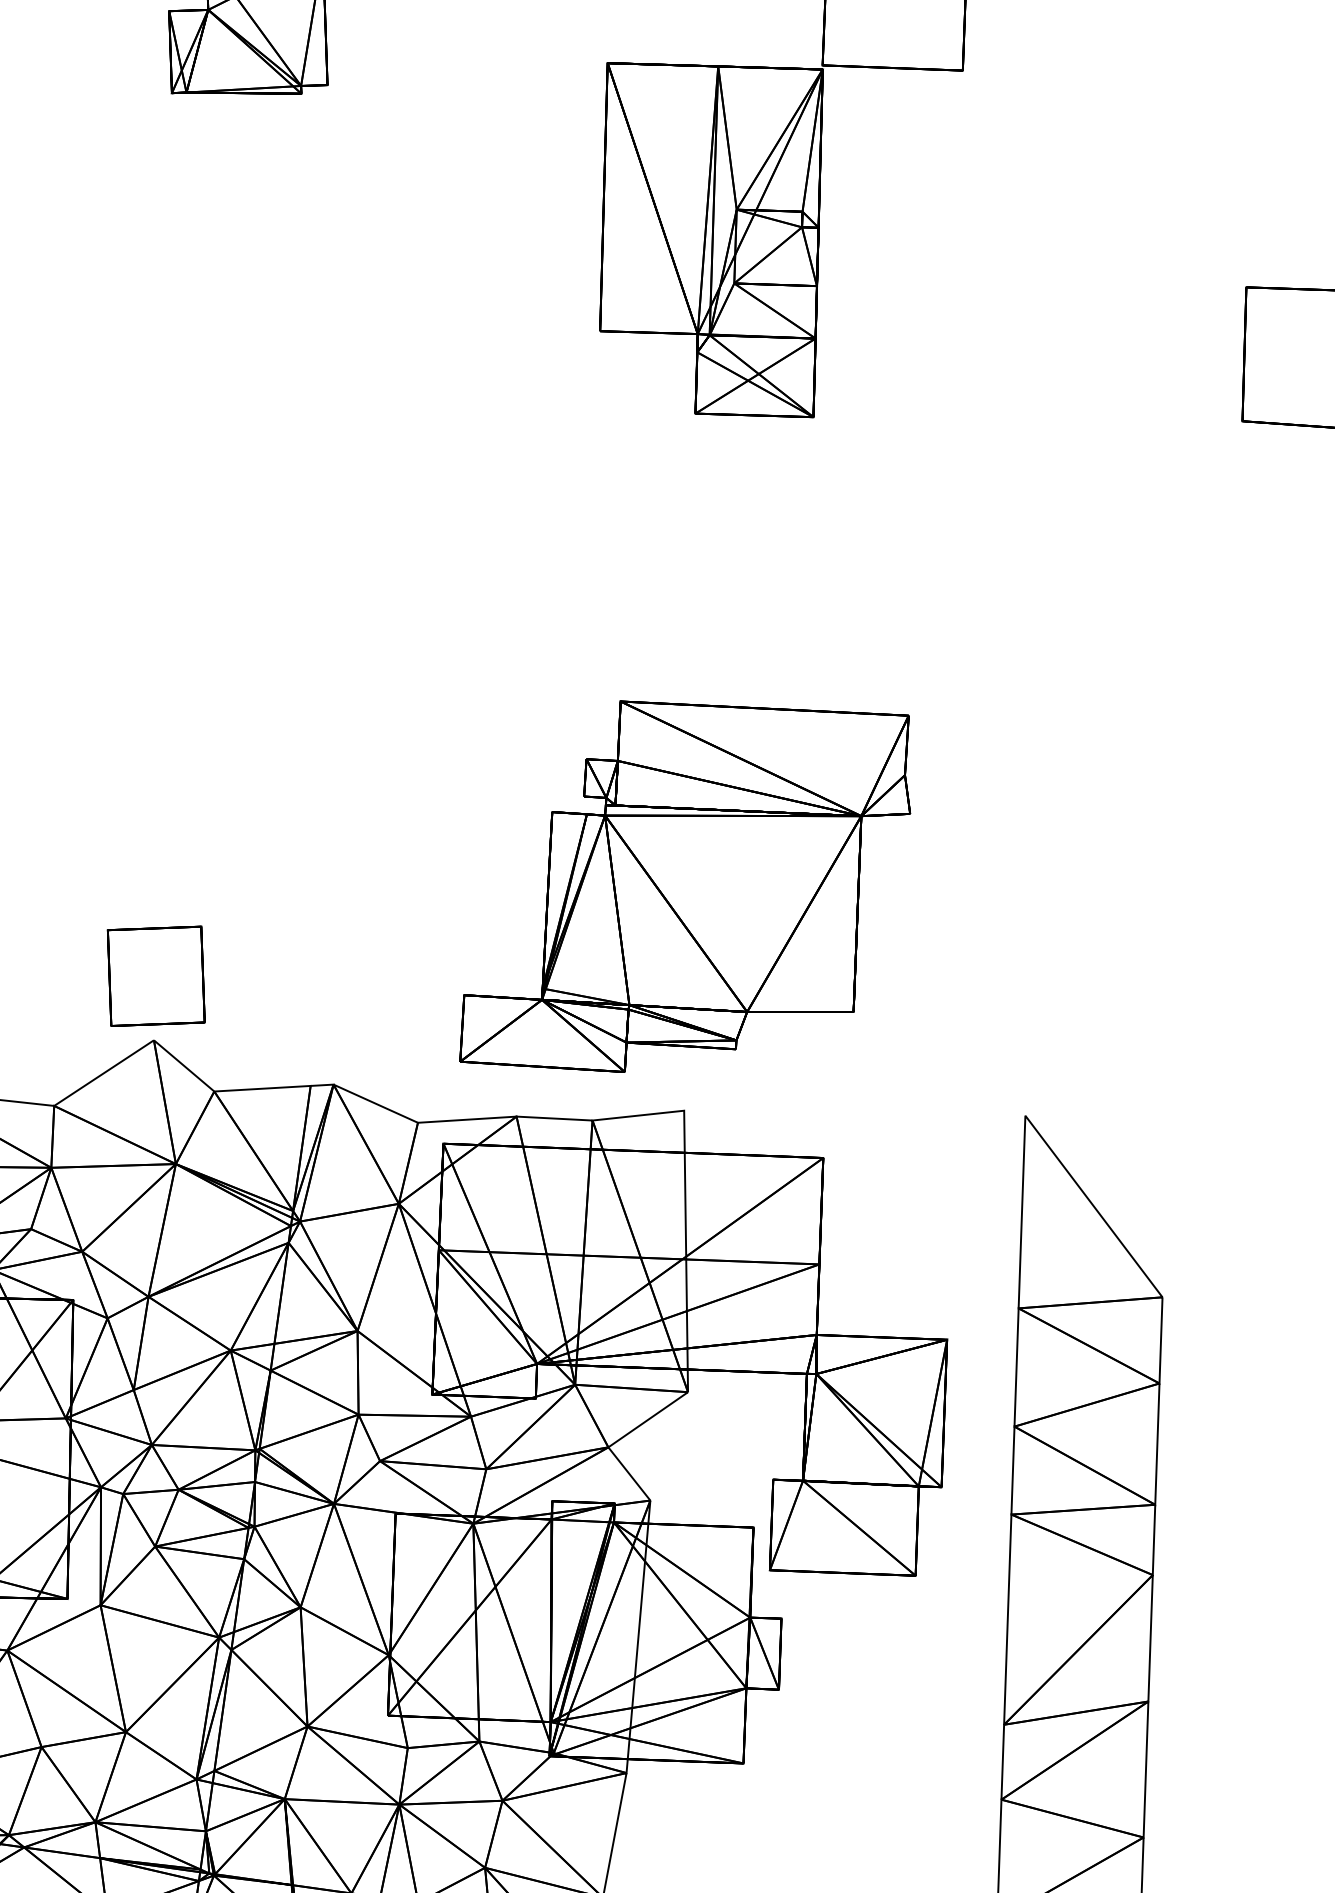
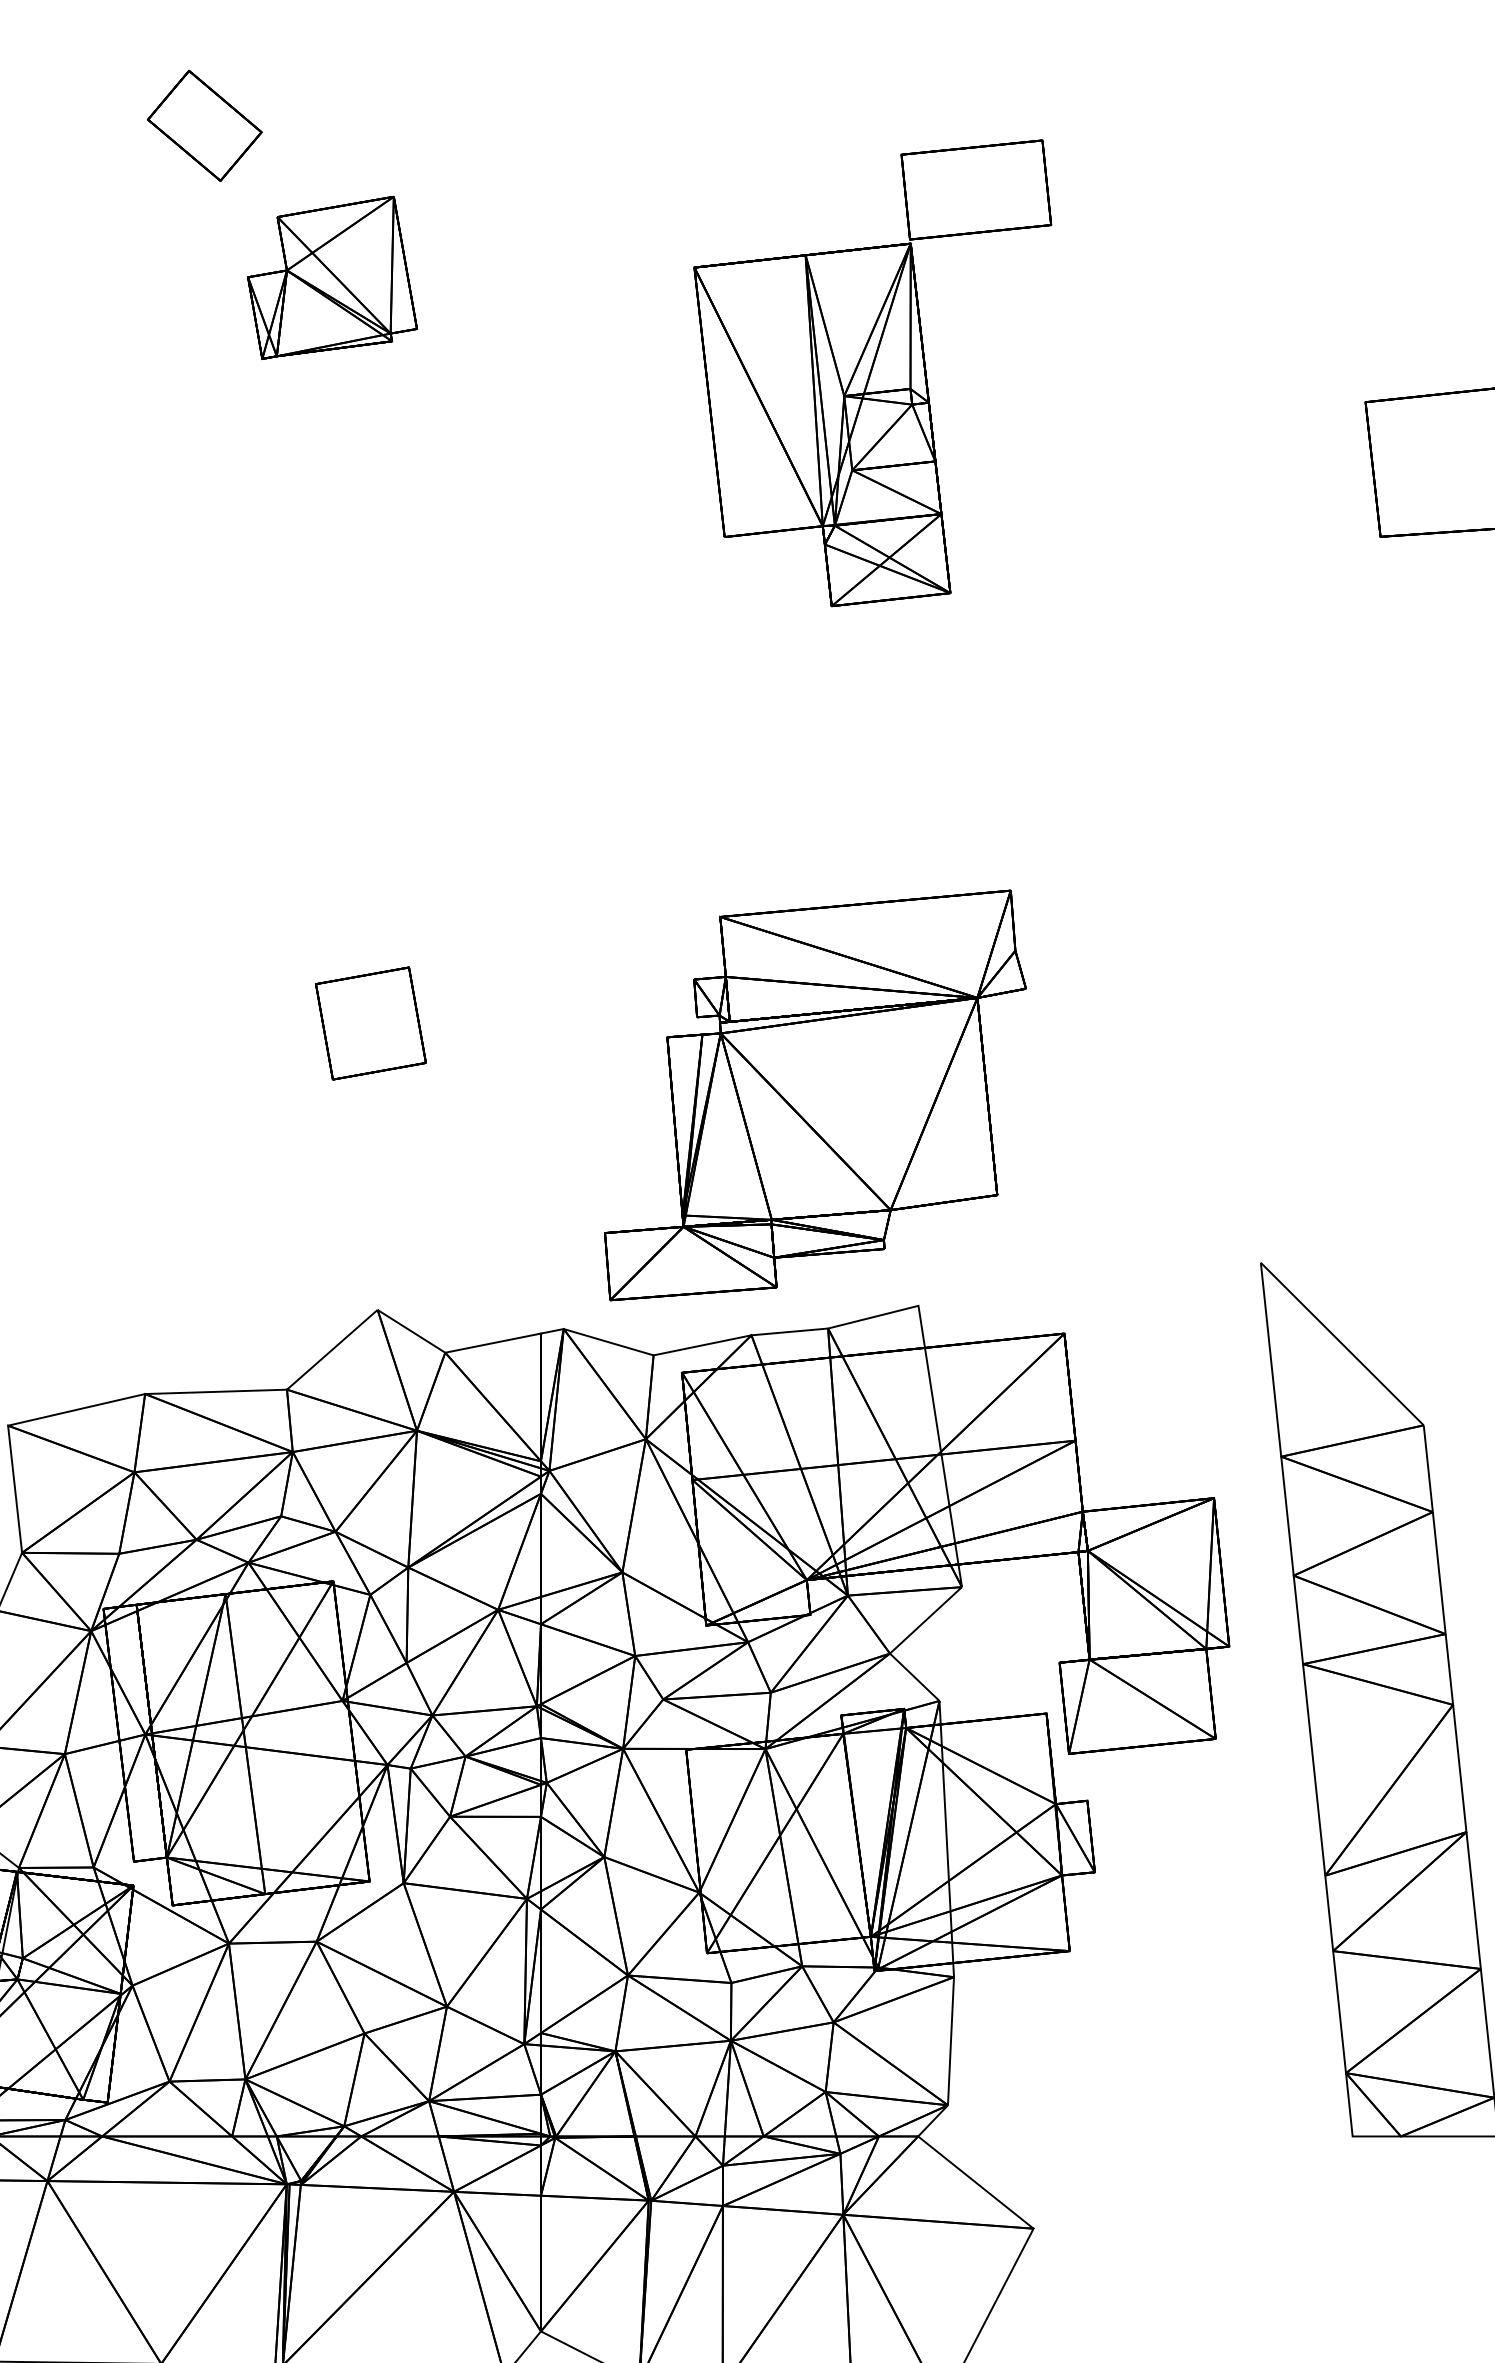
part: (689, 889) -> (815, 1095), moved
part: (155, 976) -> (370, 1023), moved

